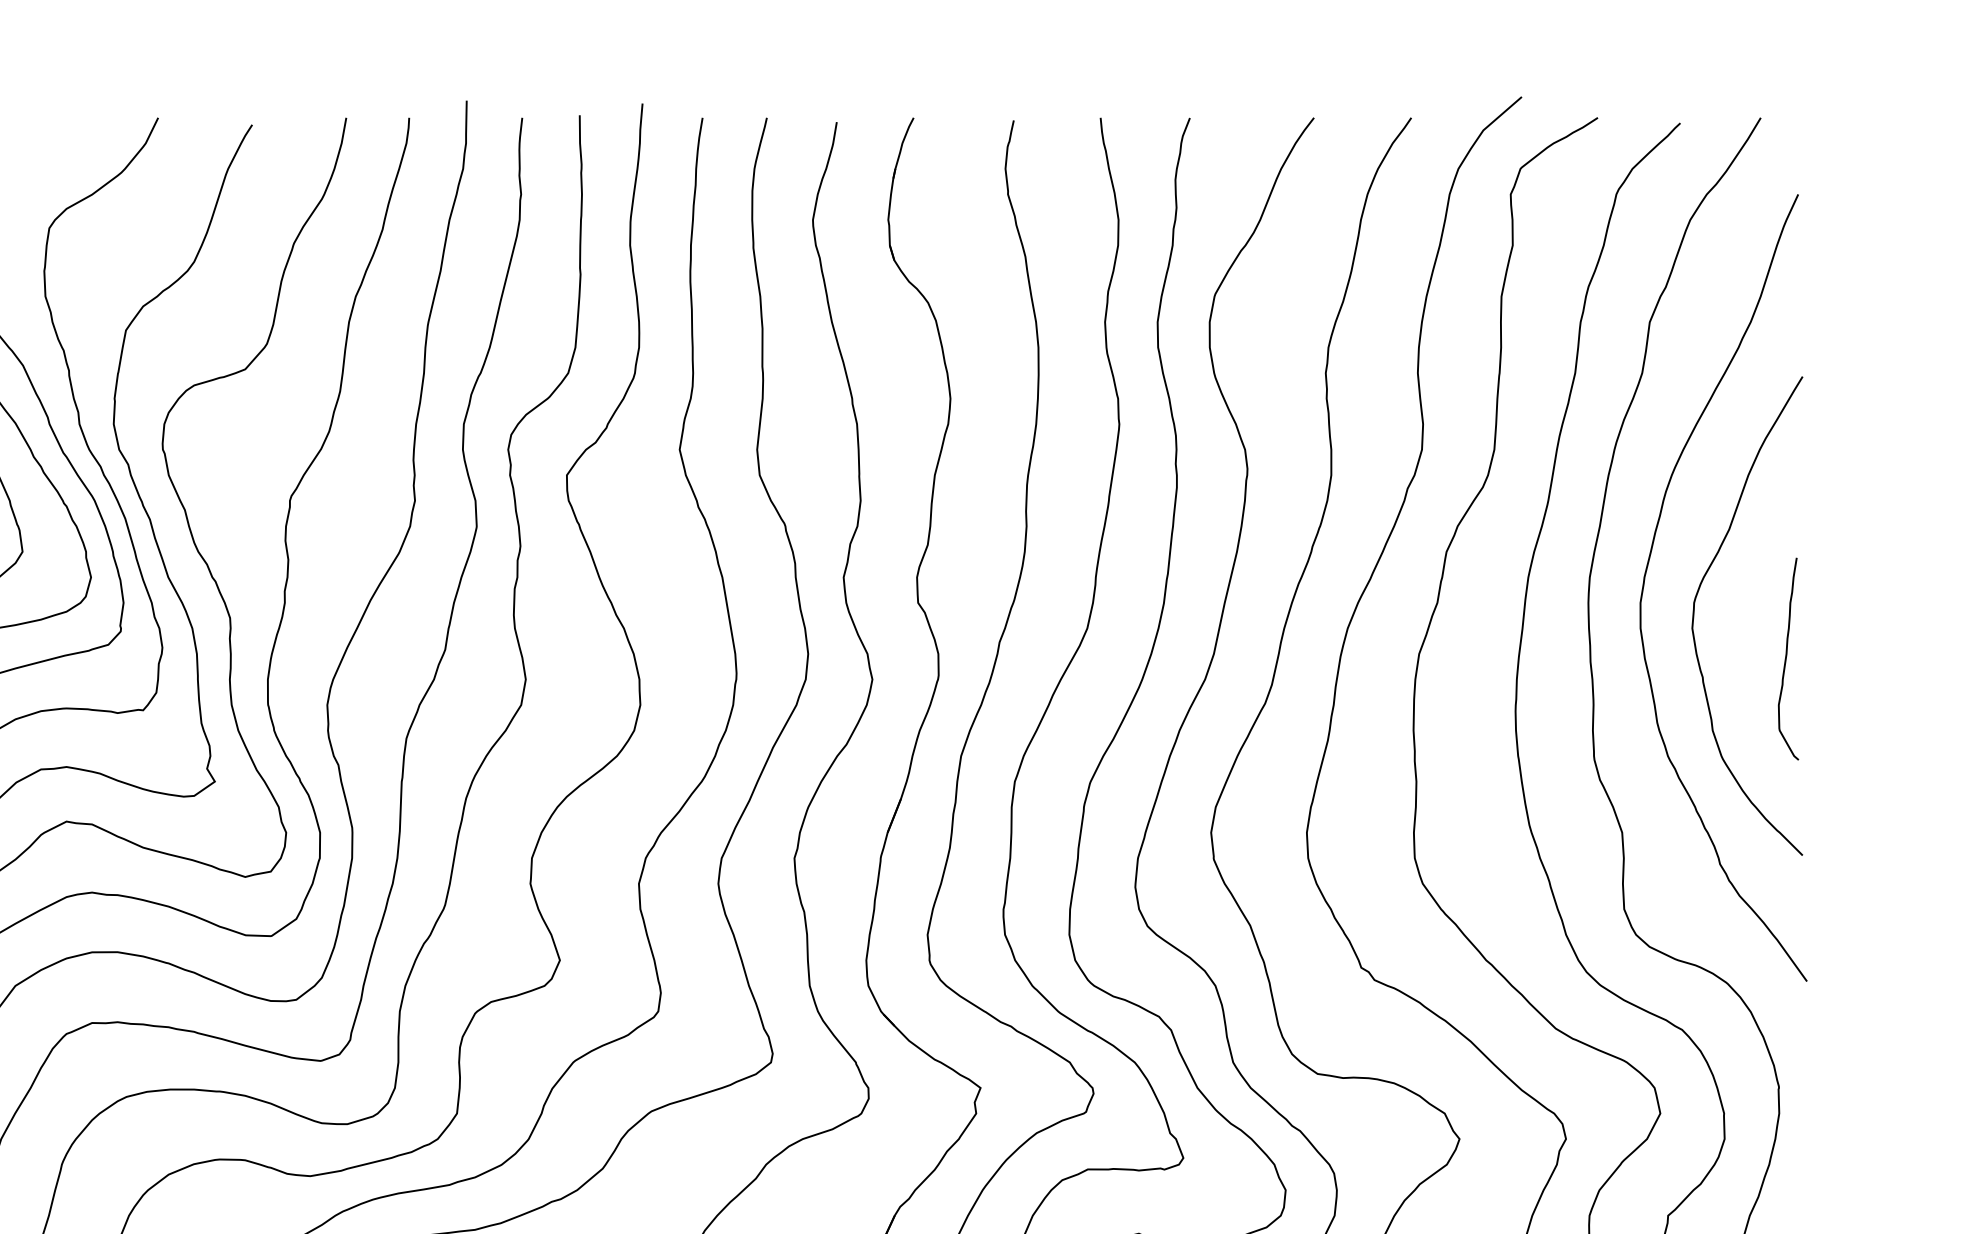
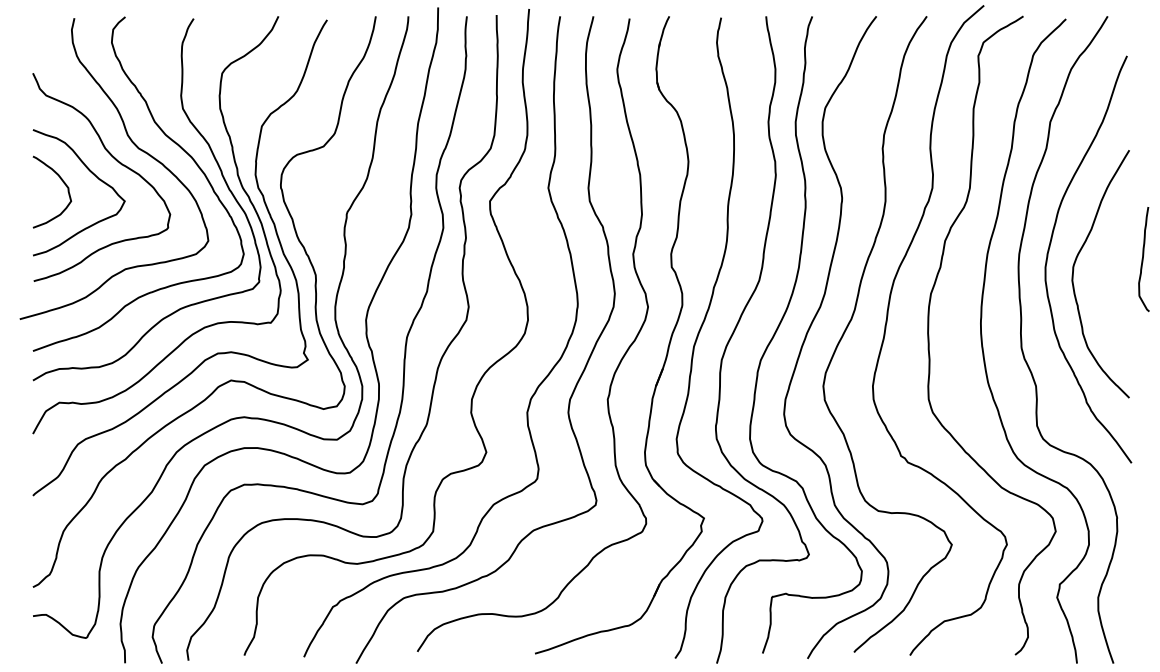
curve: (1787, 659) -> (1143, 259), moved

